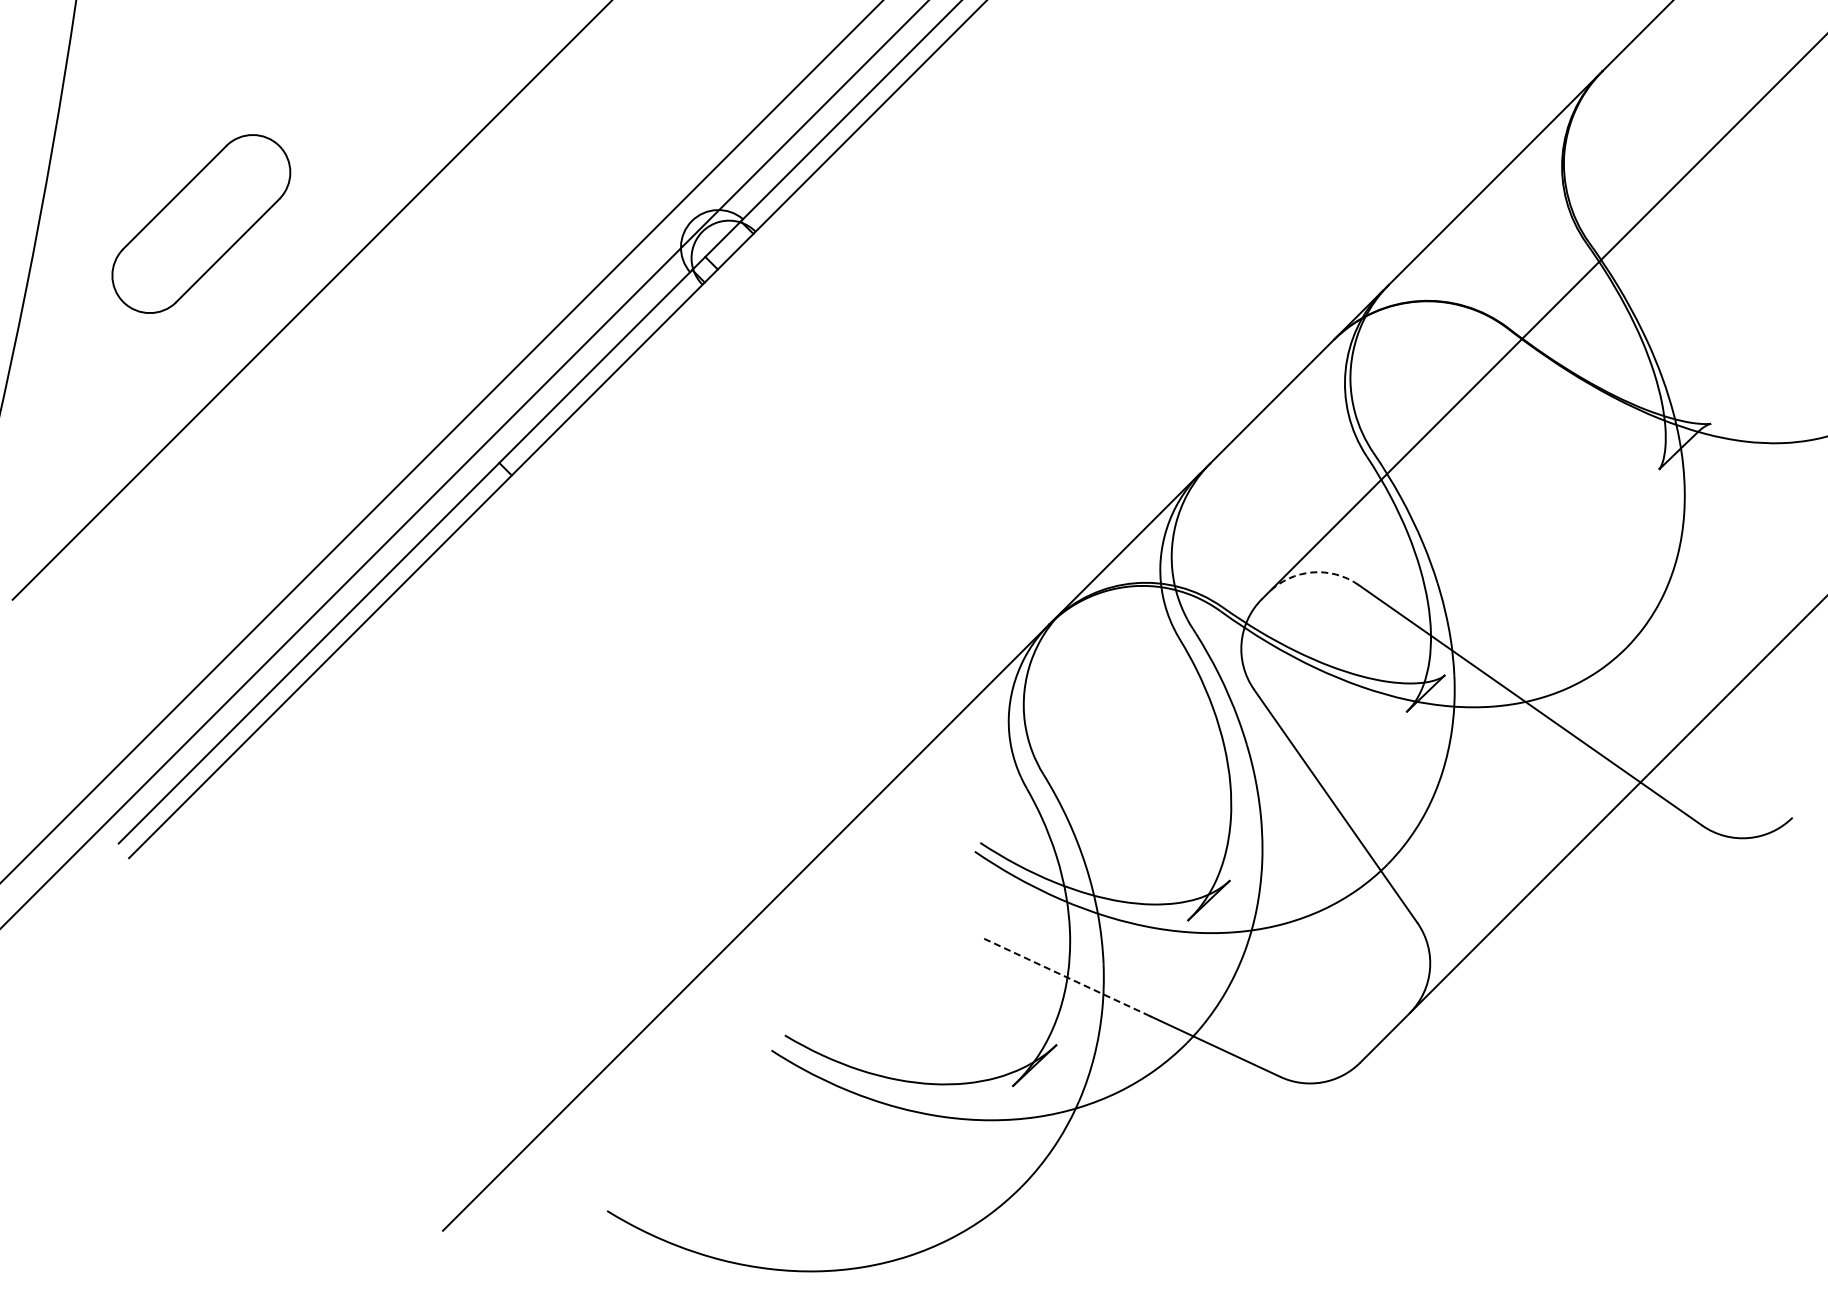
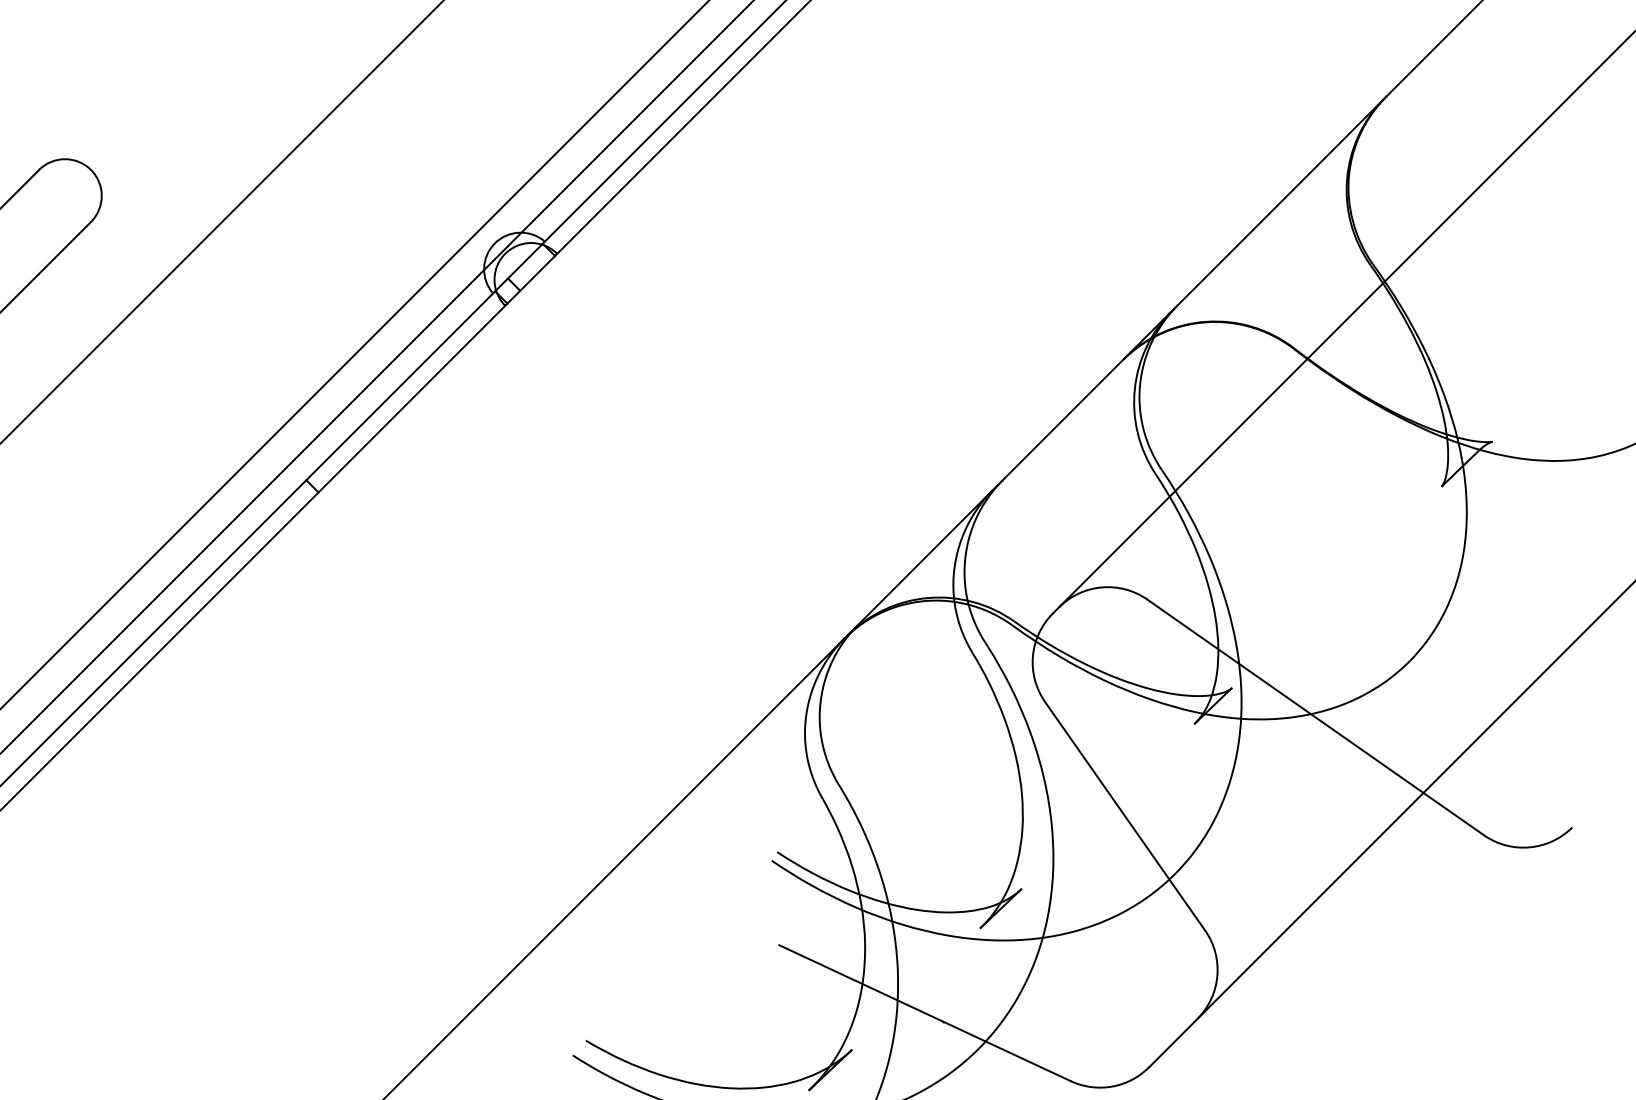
arc: (1311, 572) -> (1101, 587), dashed -> solid
line: (1066, 977) -> (861, 983), dashed -> solid

